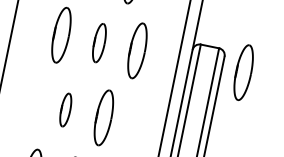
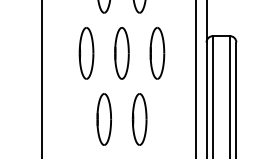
part: (98, 43) -> (121, 53), size x1.43
part: (243, 72) -> (256, 53), removed
part: (65, 109) -> (103, 119), size x1.67

